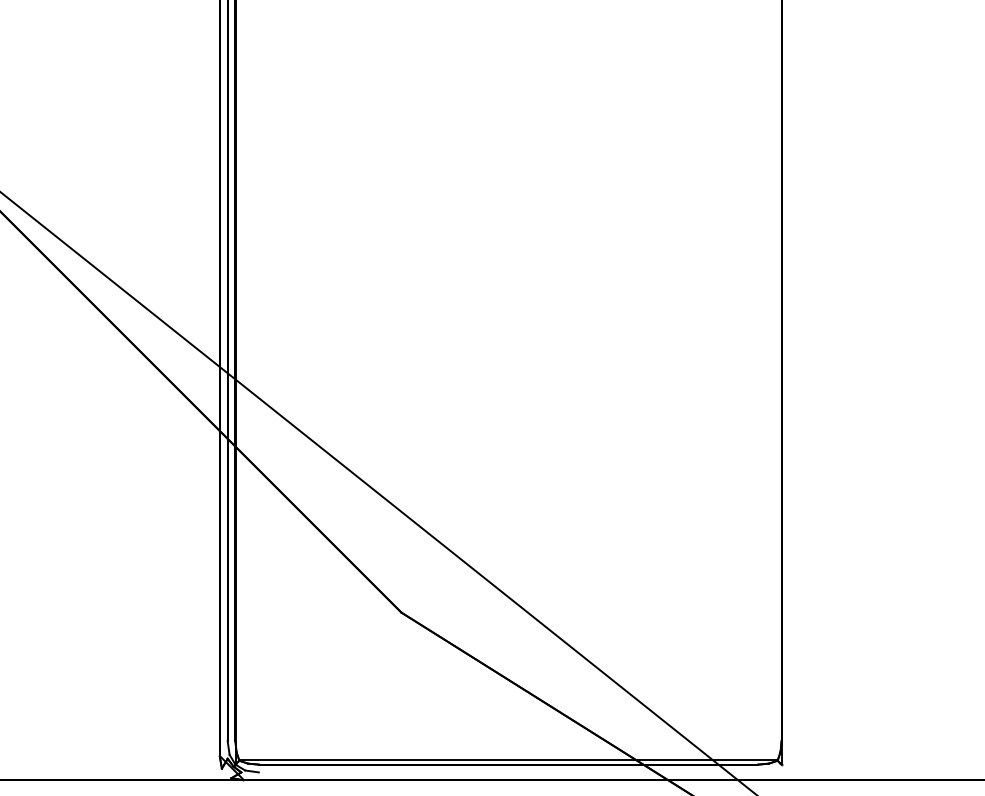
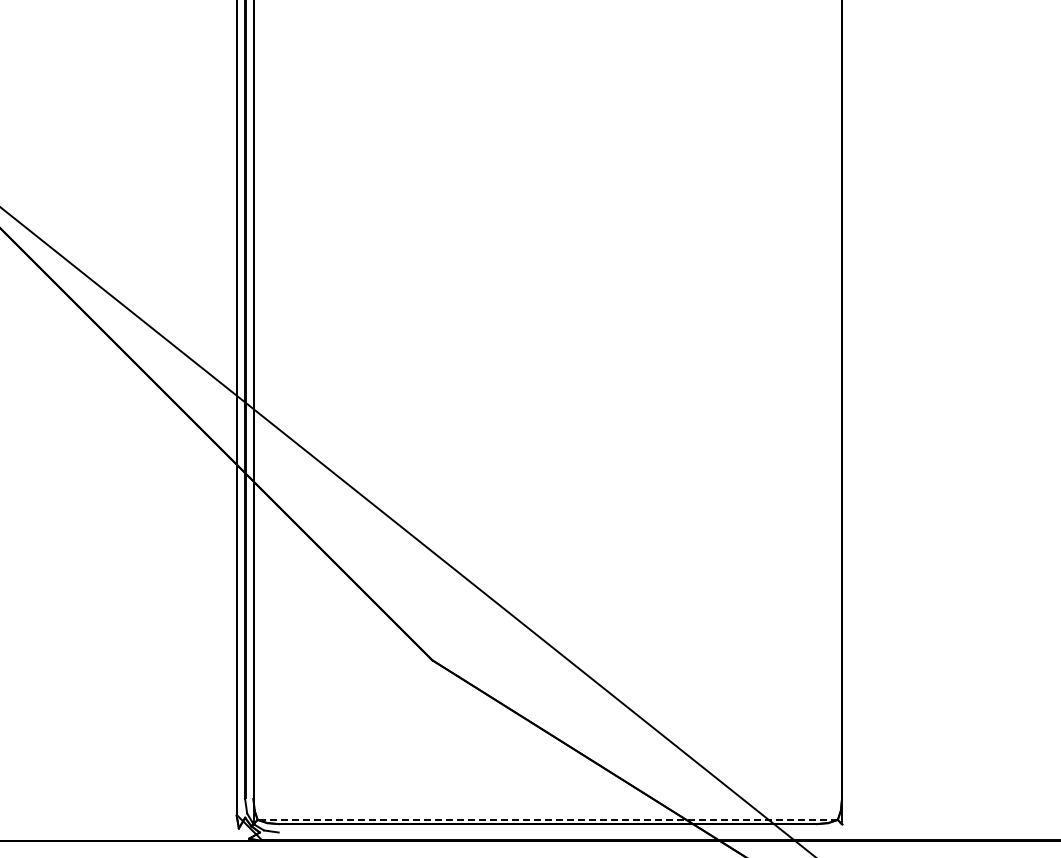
line: (508, 760) -> (547, 819), solid -> dashed

